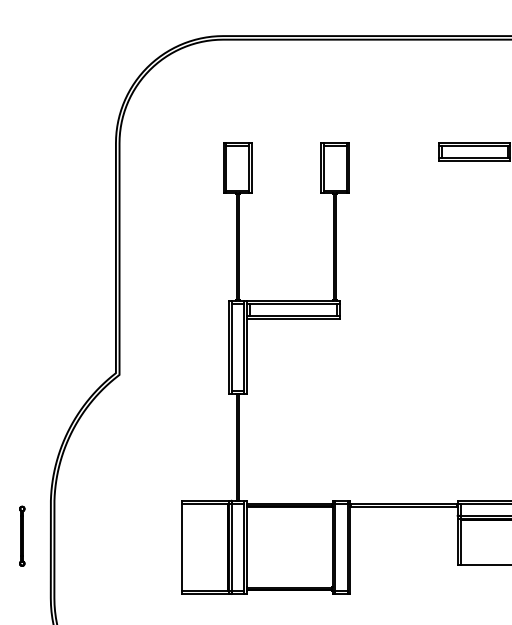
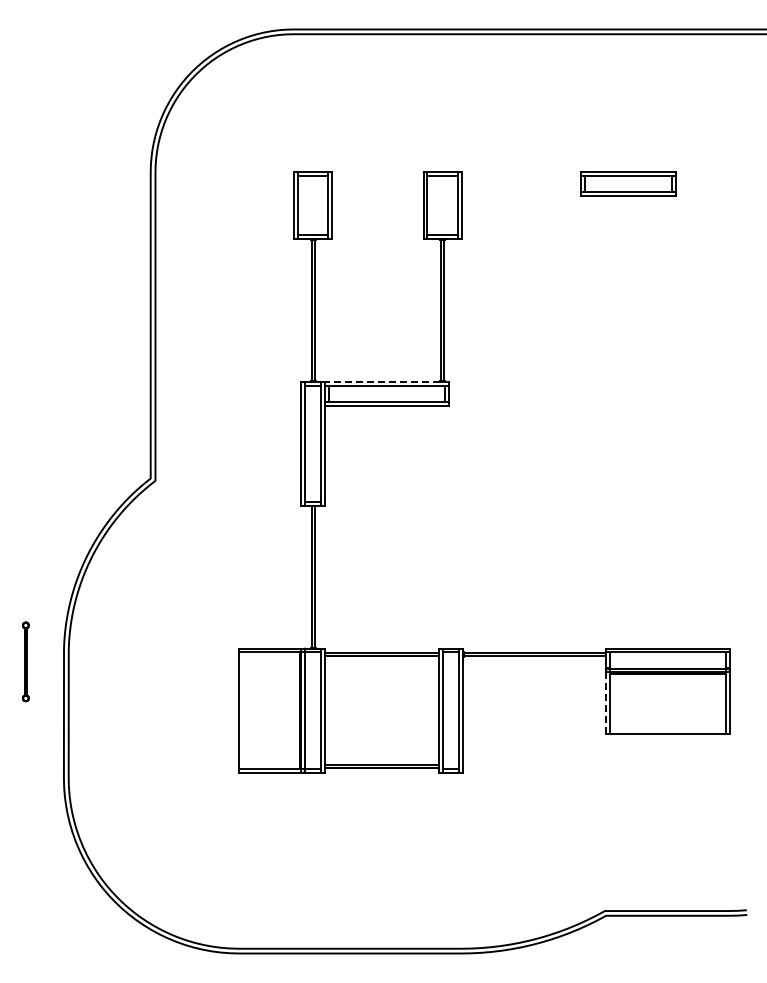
line: (289, 300) -> (382, 381), solid -> dashed
part: (21, 536) -> (25, 661), moved
line: (457, 542) -> (605, 703), solid -> dashed

